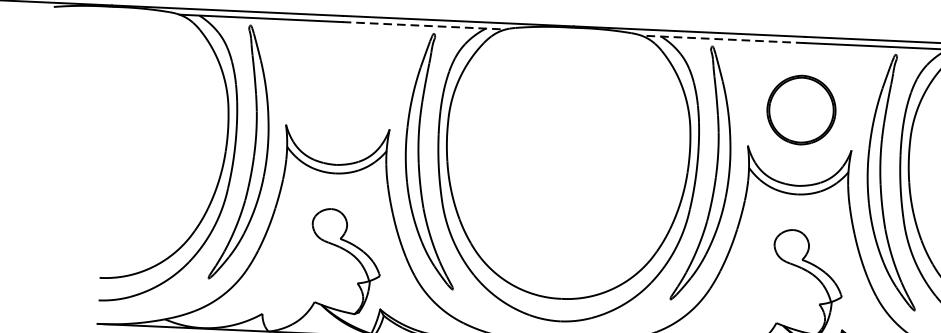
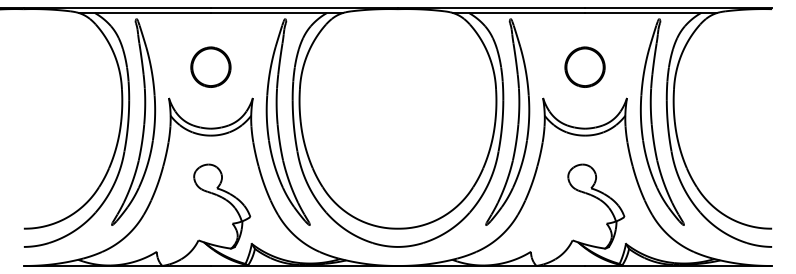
line: (424, 26) -> (277, 13), dashed -> solid
line: (722, 39) -> (518, 13), dashed -> solid
part: (339, 88) -> (210, 66), added
part: (800, 109) -> (584, 66), size x0.71

